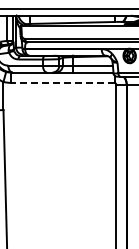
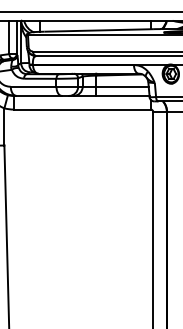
line: (62, 82) -> (82, 109), dashed -> solid

